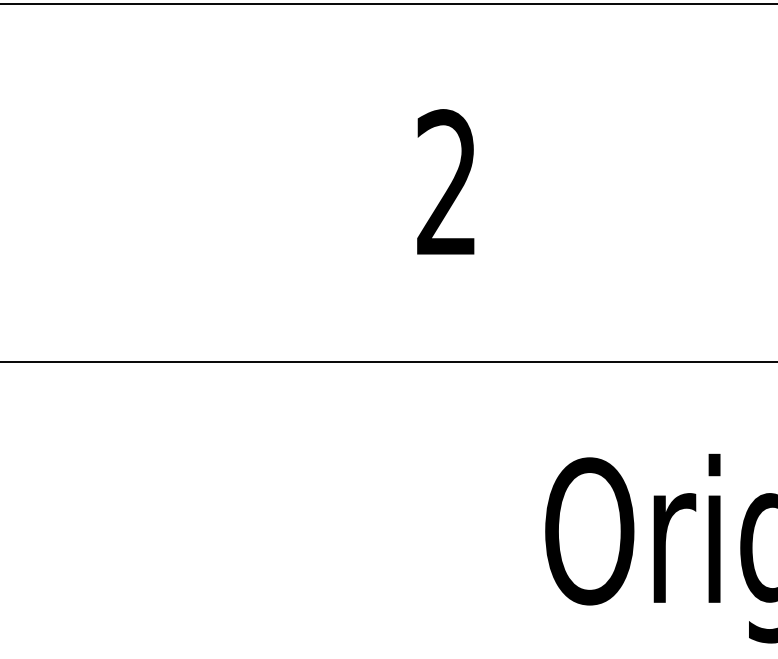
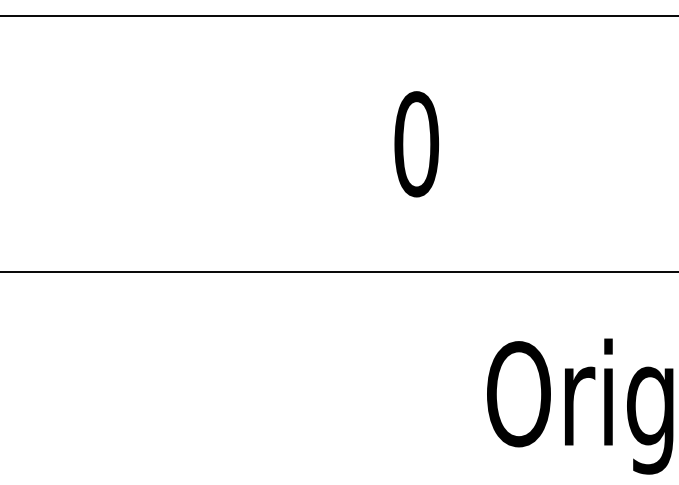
text: (446, 183) -> (416, 144), 2 -> 0

